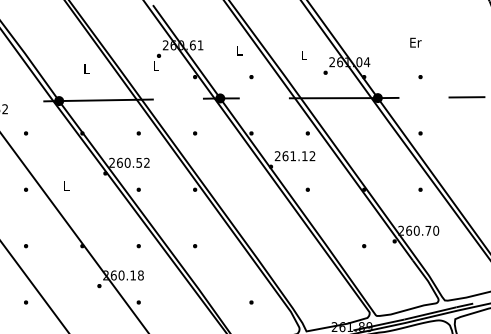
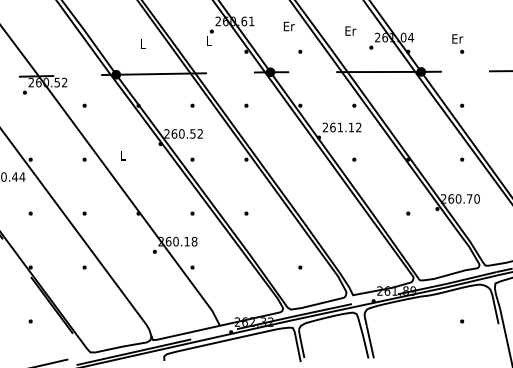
text: (415, 42) -> (457, 38), moved
text: (239, 50) -> (288, 26), L -> Er
text: (303, 54) -> (350, 30), L -> Er

